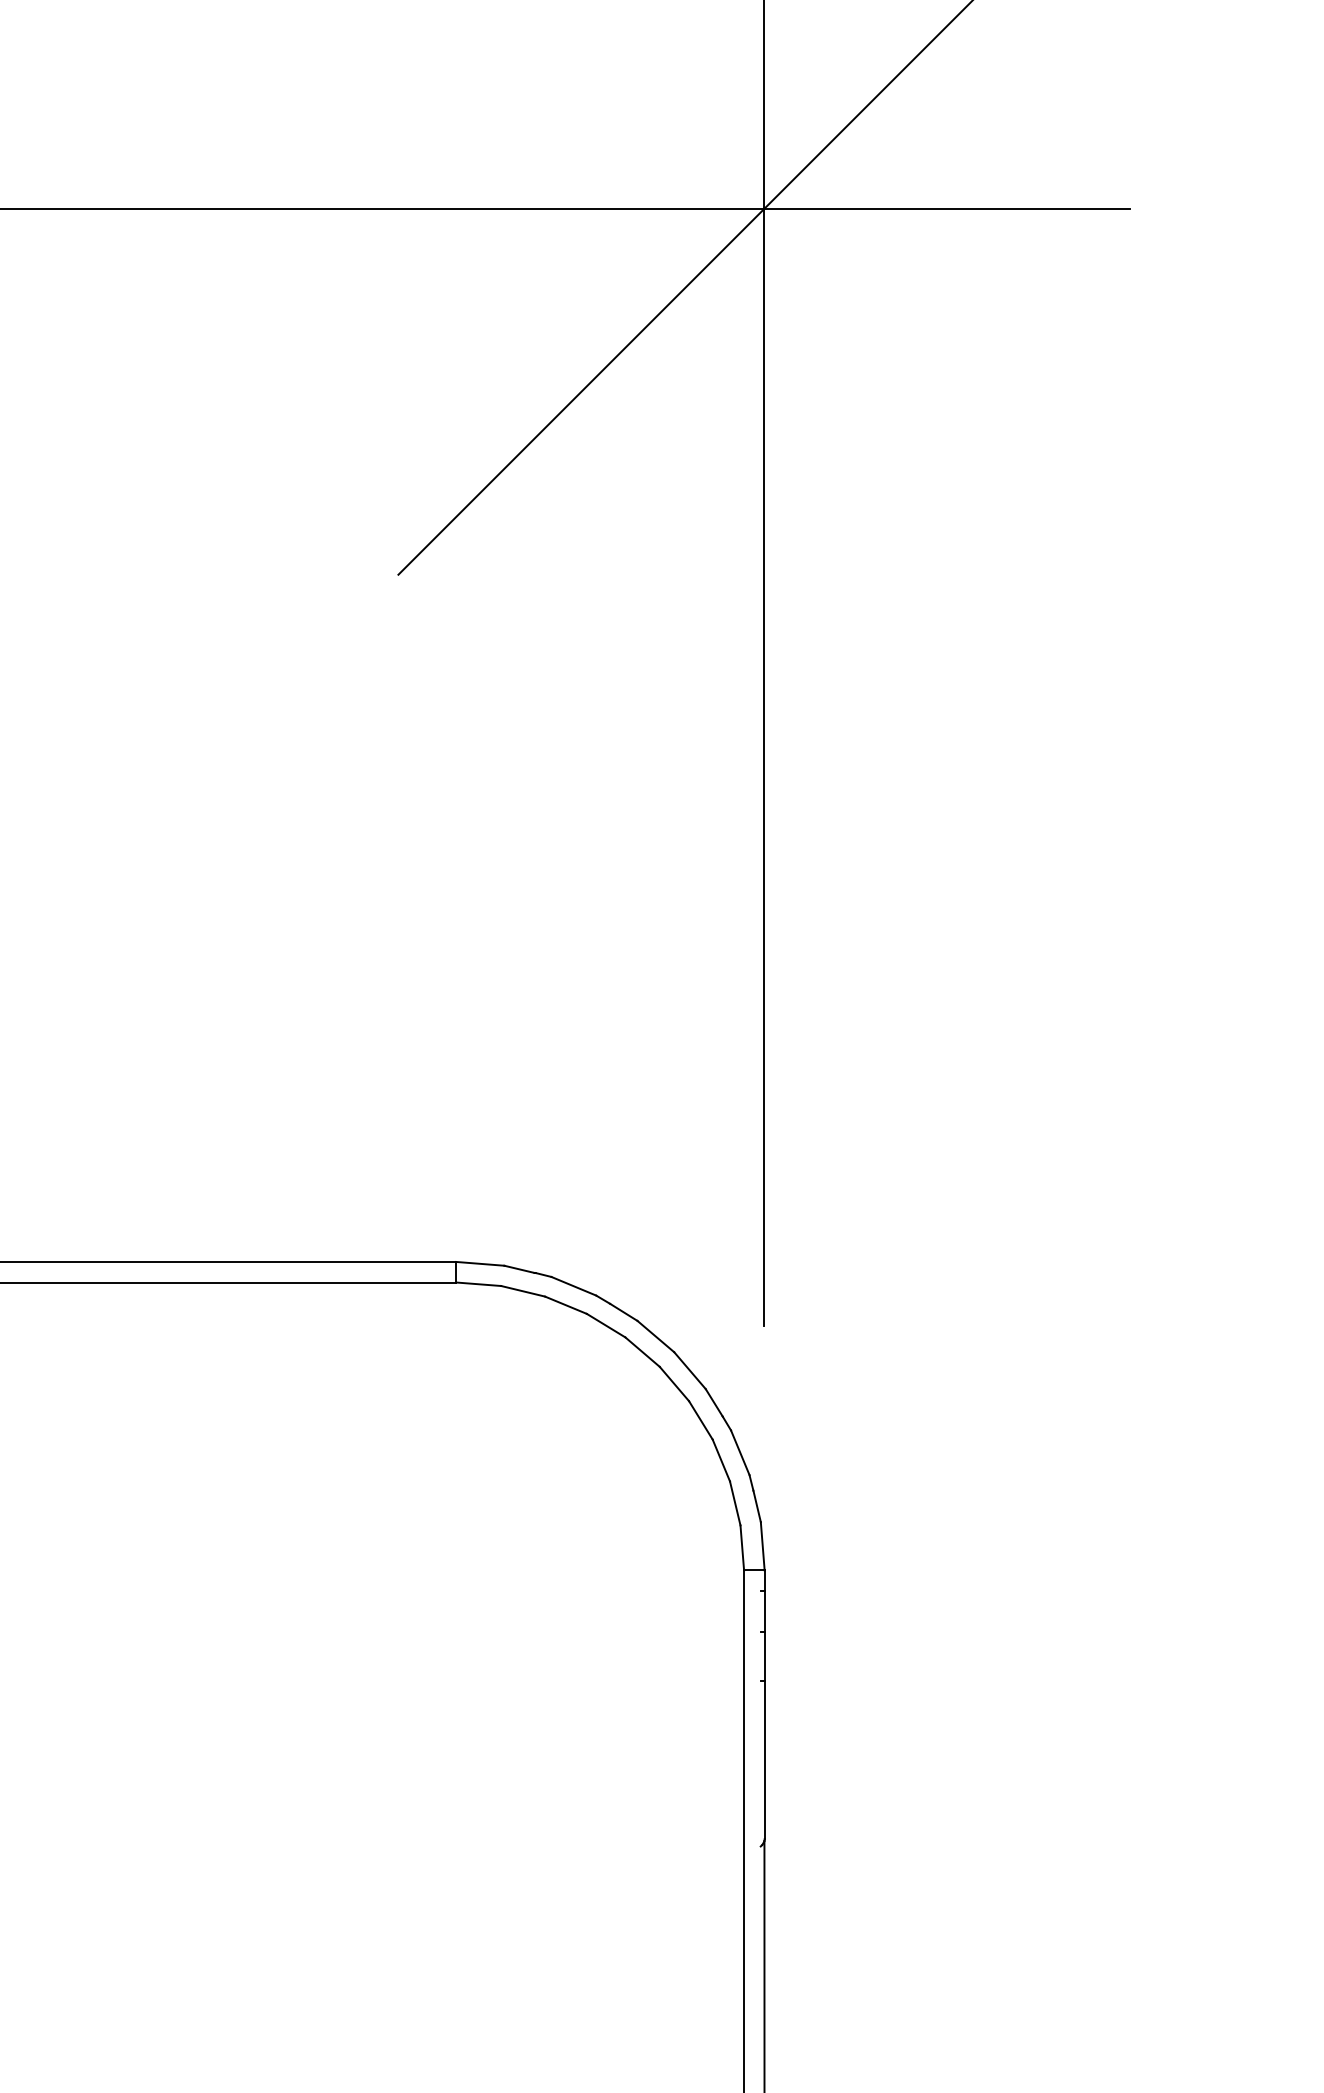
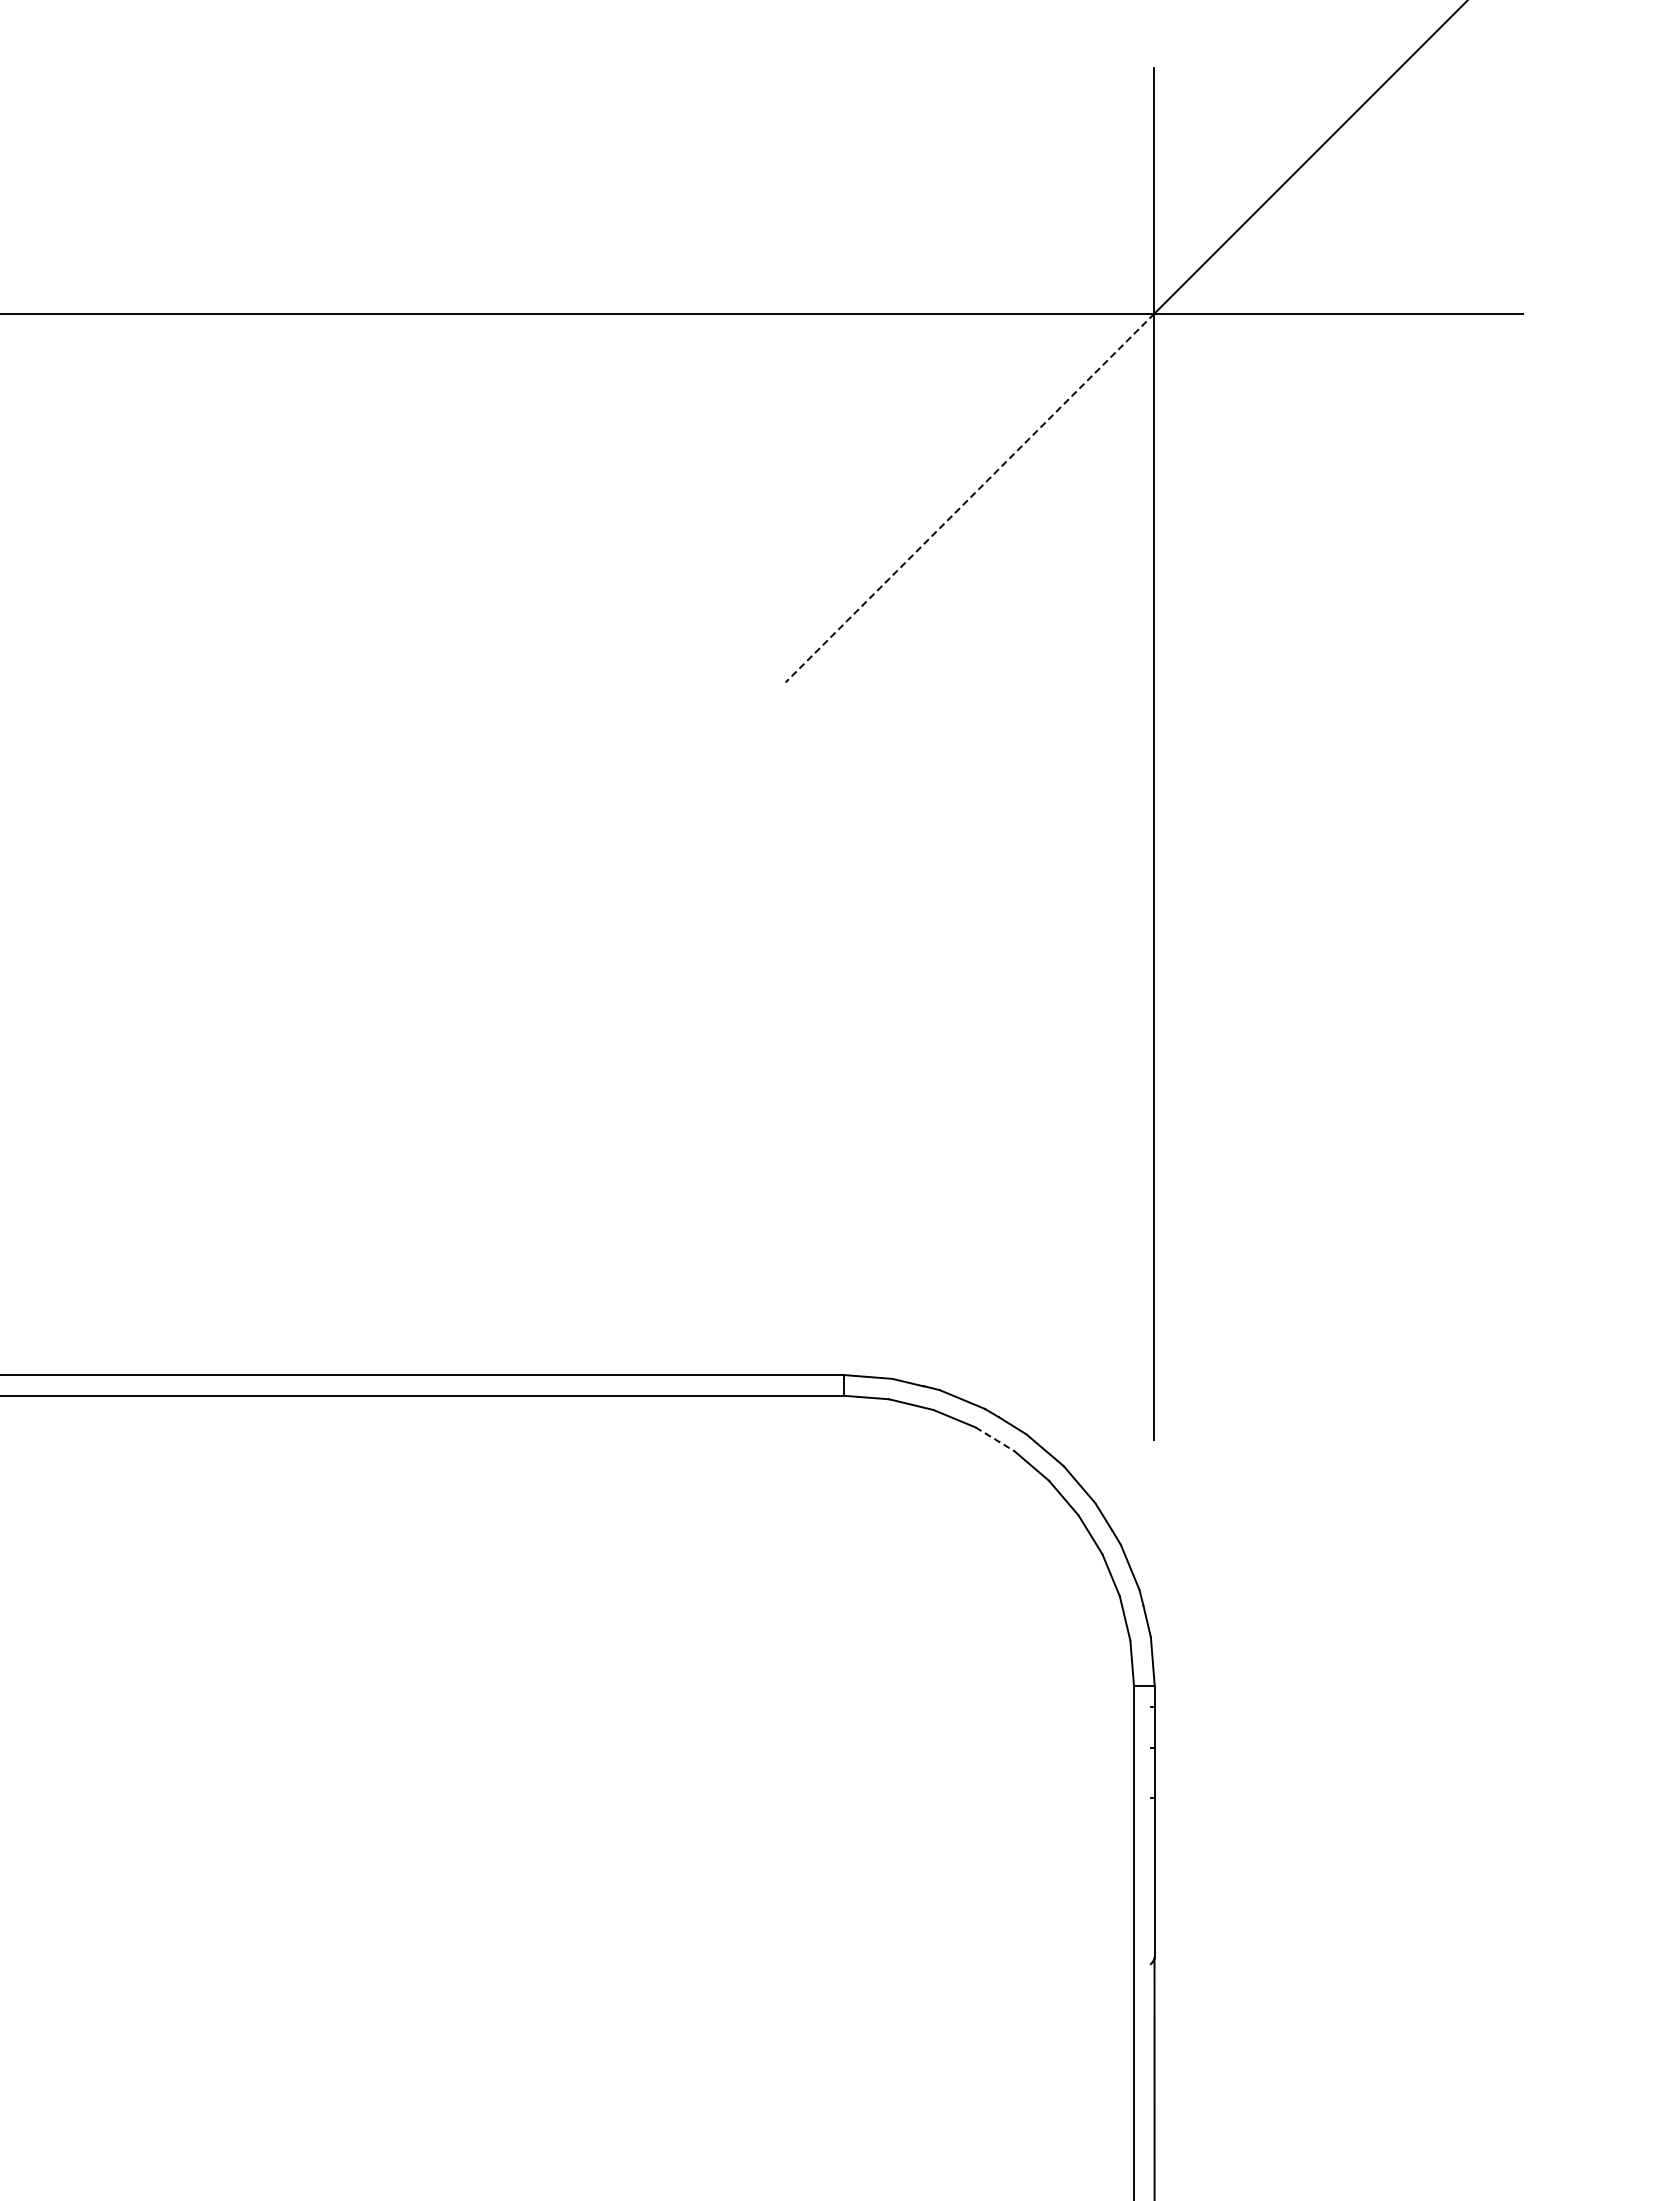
line: (581, 392) -> (970, 498), solid -> dashed
line: (605, 1325) -> (994, 1439), solid -> dashed

